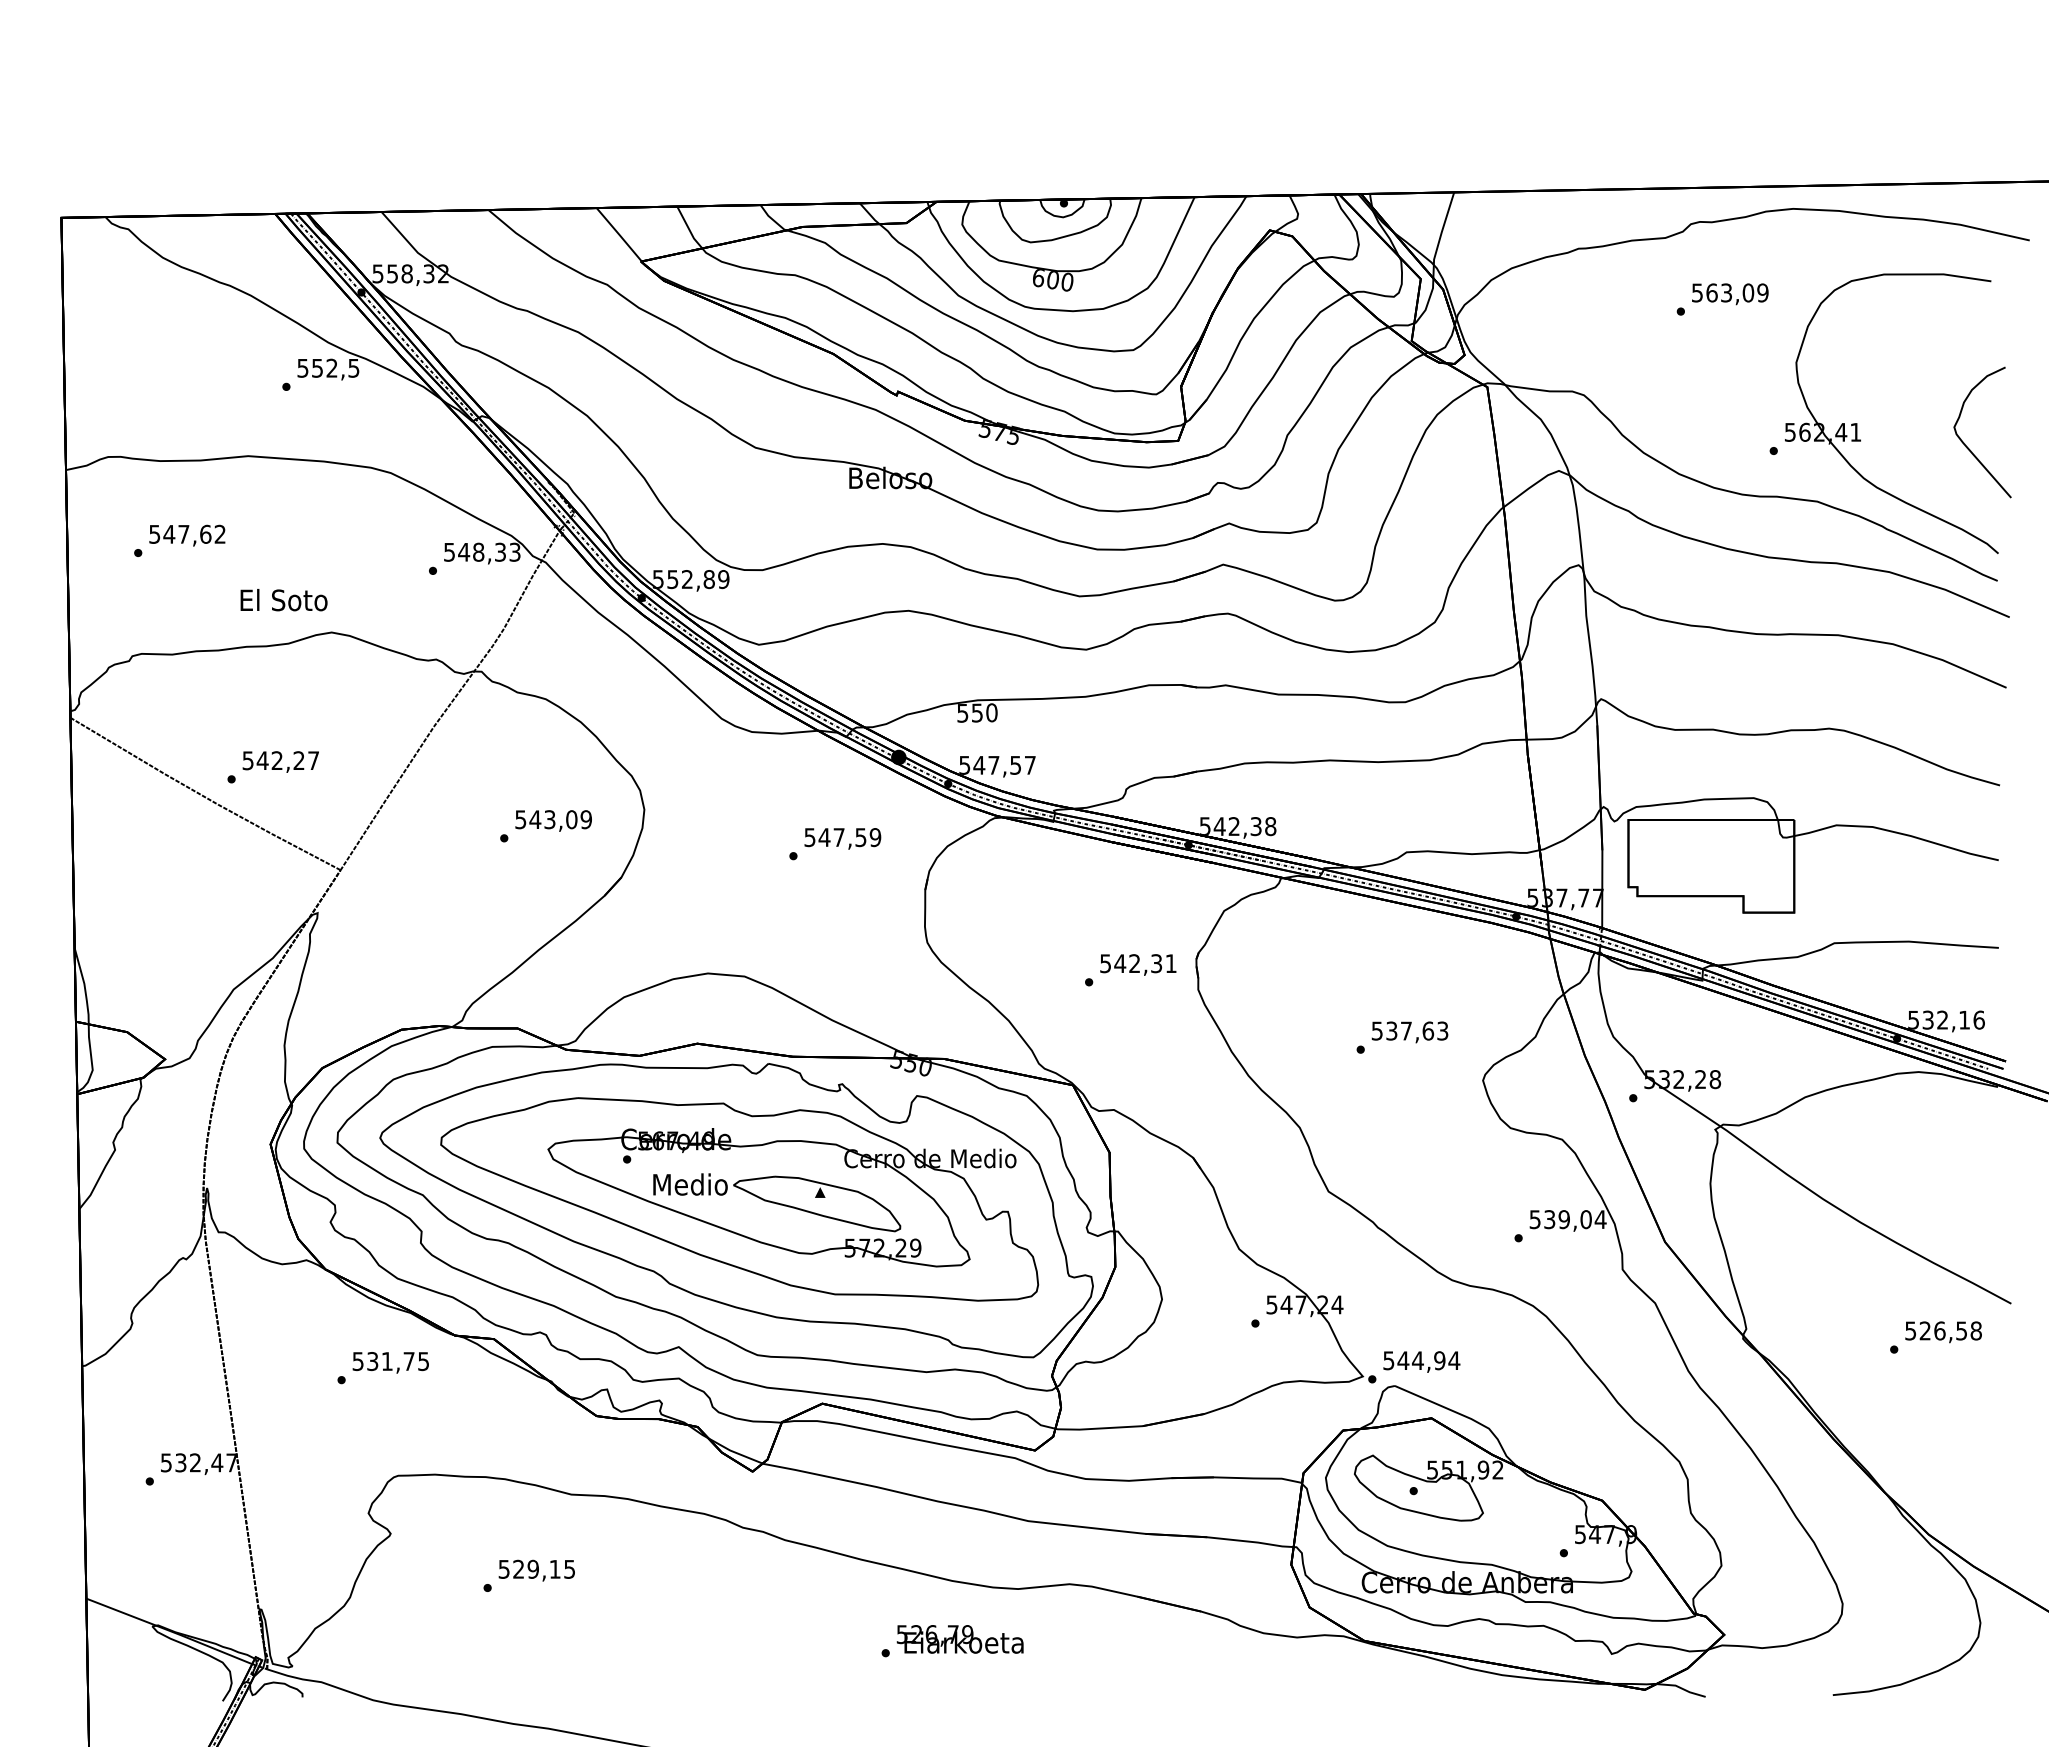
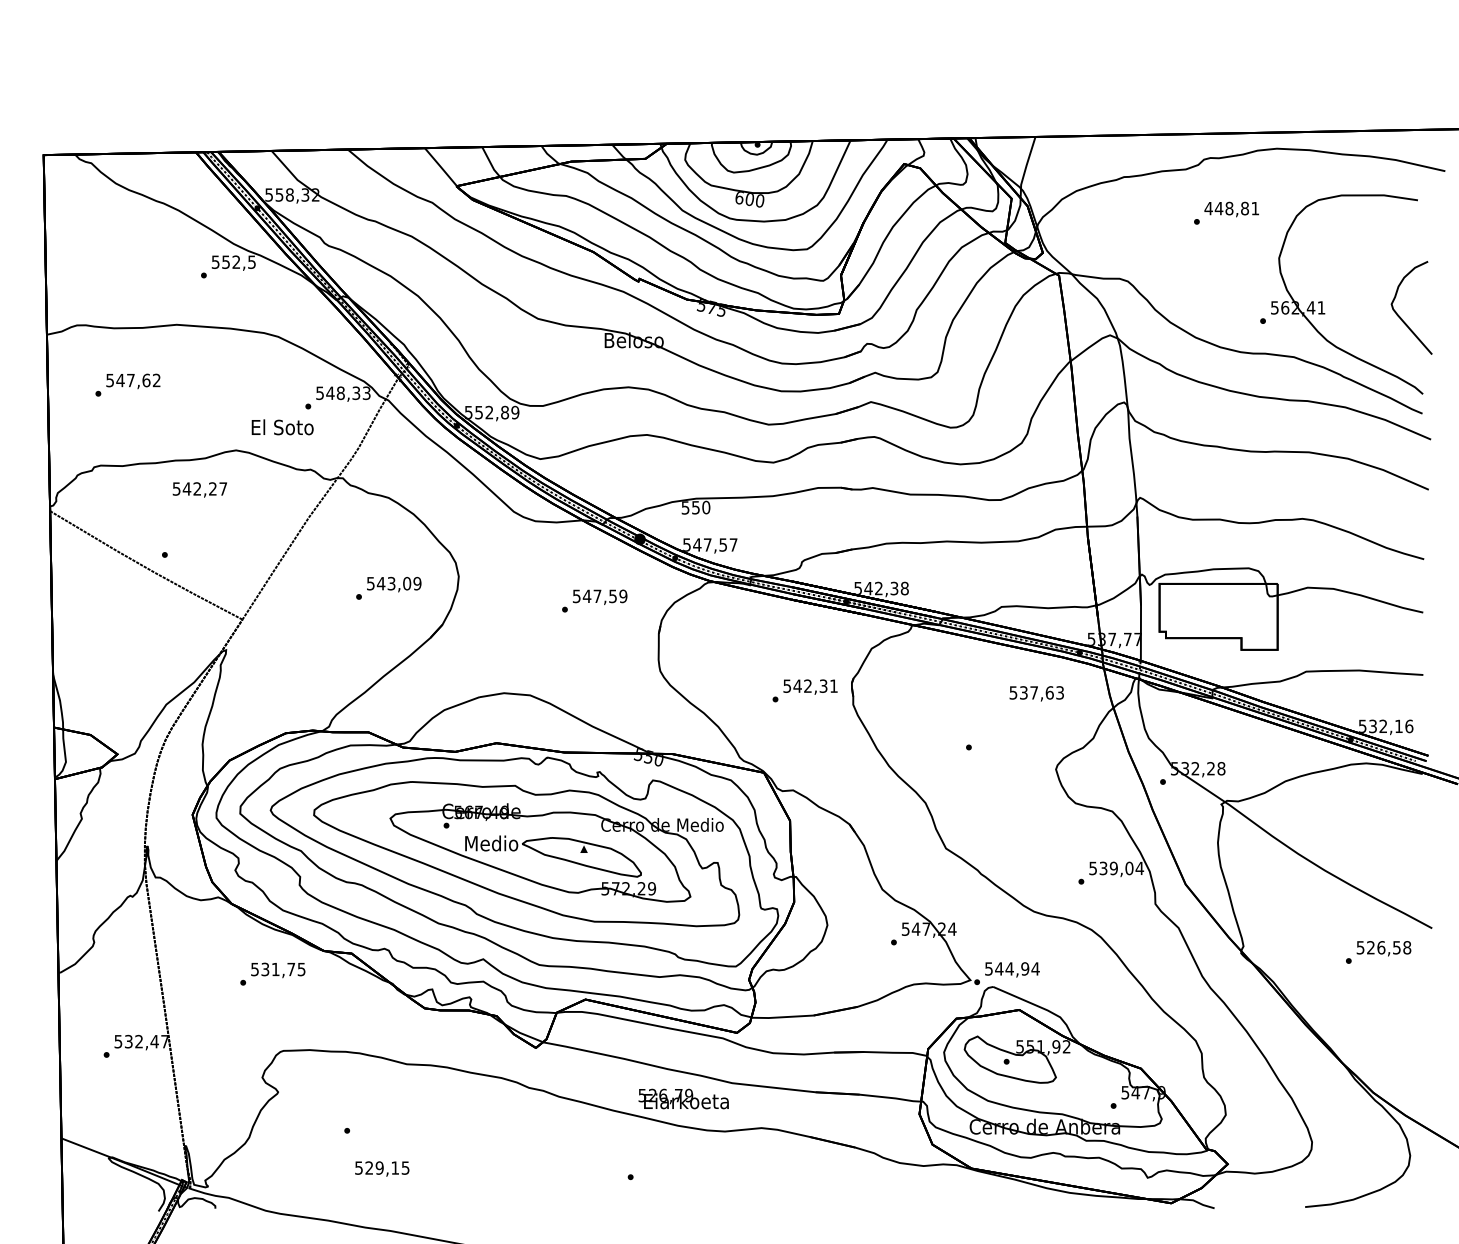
text: (1729, 292) -> (1231, 208), 563,09 -> 448,81
text: (283, 600) -> (282, 427), moved
text: (280, 761) -> (199, 489), moved
text: (1409, 1032) -> (1036, 693), moved
text: (536, 1570) -> (381, 1168), moved
text: (959, 1639) -> (683, 1099), moved

